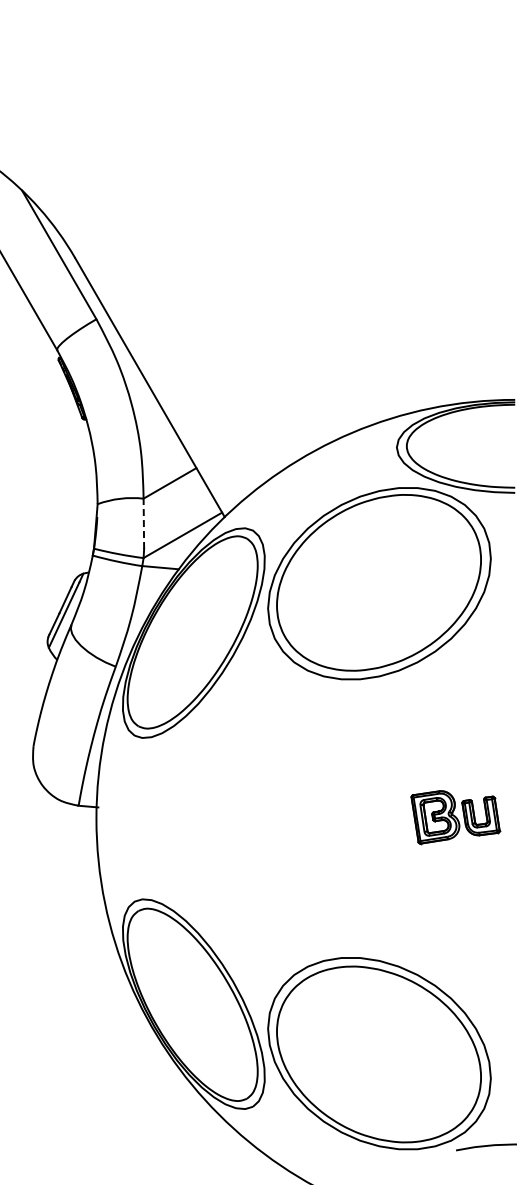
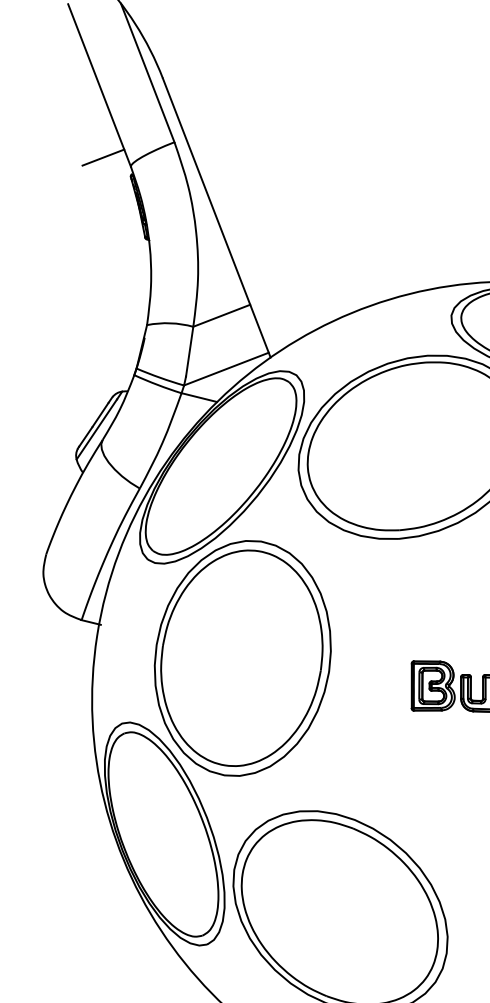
line: (28, 345) -> (103, 157), added
line: (143, 523) -> (189, 351), dashed -> solid
part: (243, 818) -> (242, 658), added

